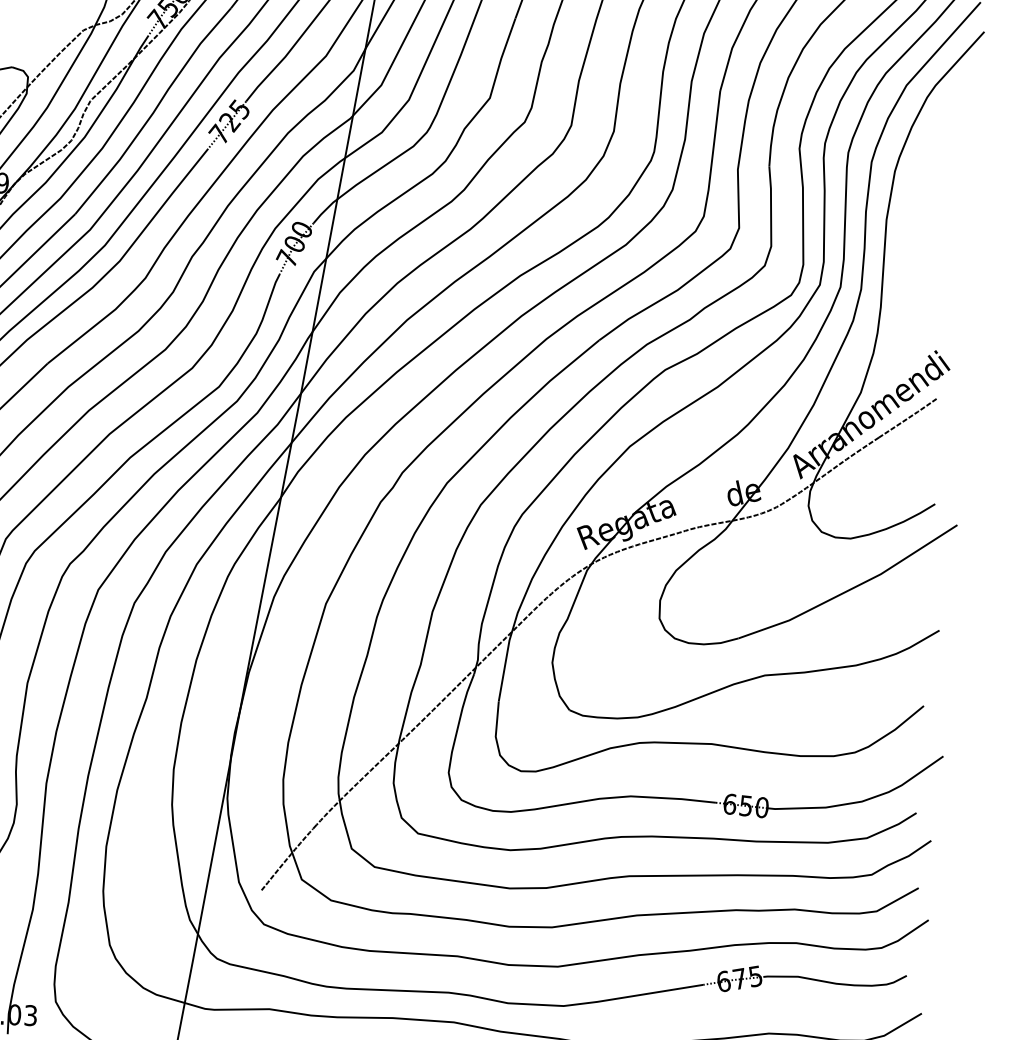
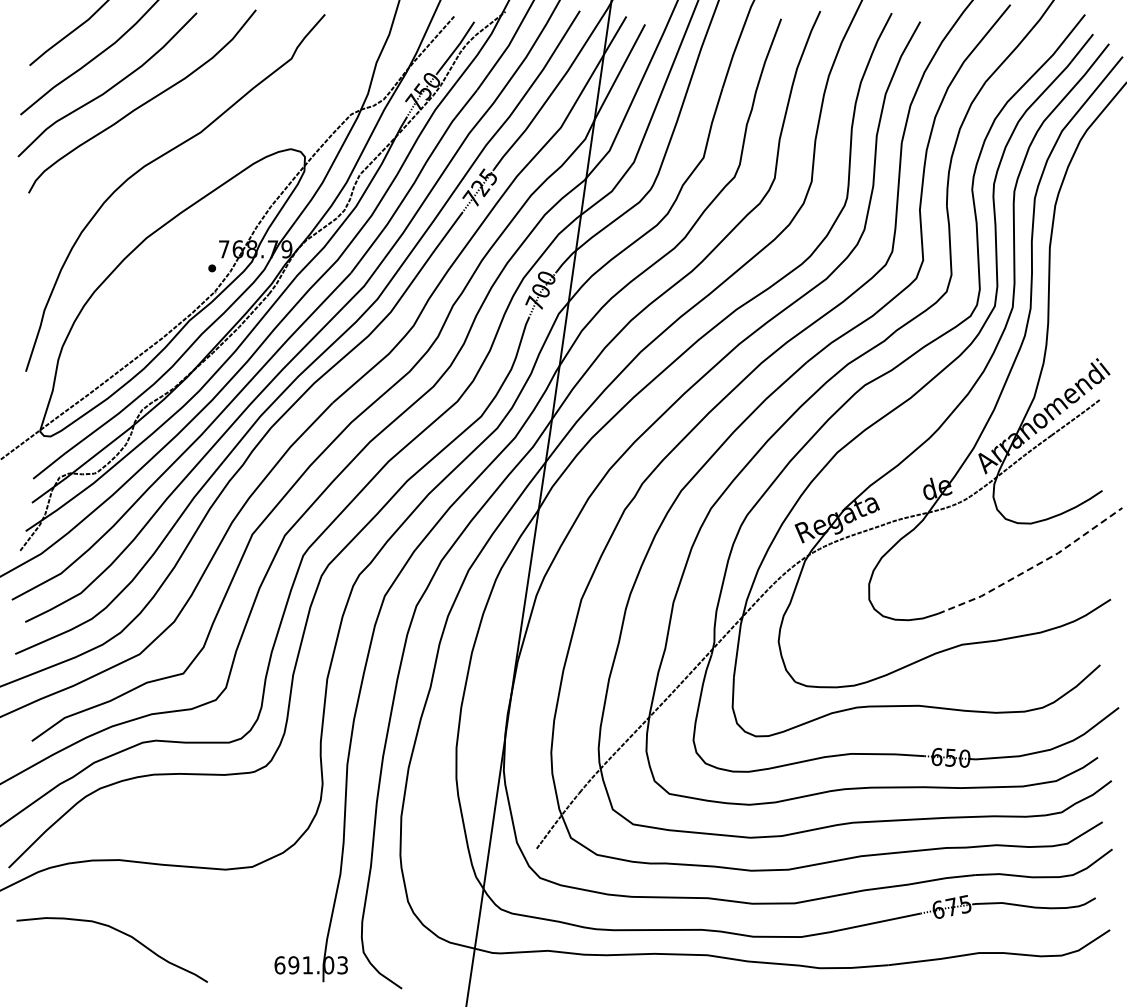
line: (852, 588) -> (1034, 566), solid -> dashed

